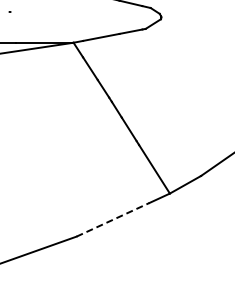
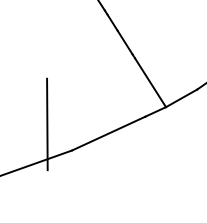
line: (51, 210) -> (46, 124), added
line: (113, 219) -> (109, 133), dashed -> solid

